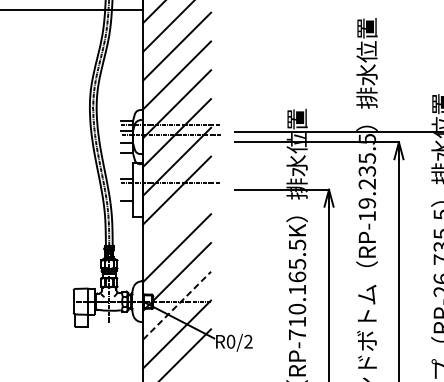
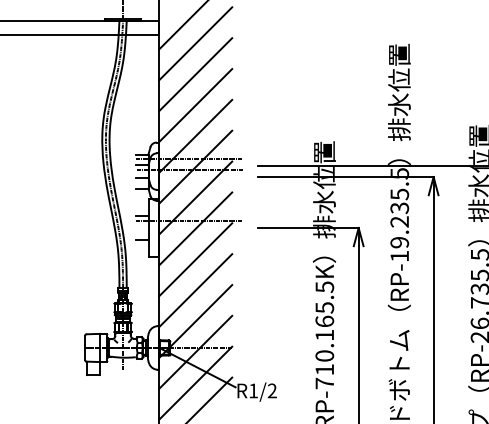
line: (176, 219) -> (195, 259), added
line: (177, 304) -> (196, 351), dashed -> solid
text: (230, 341) -> (253, 390), R0/2 -> R1/2

